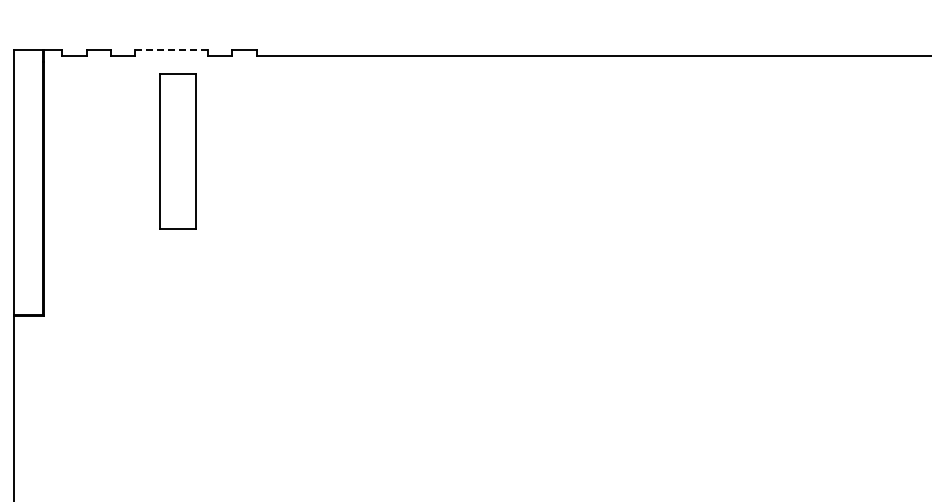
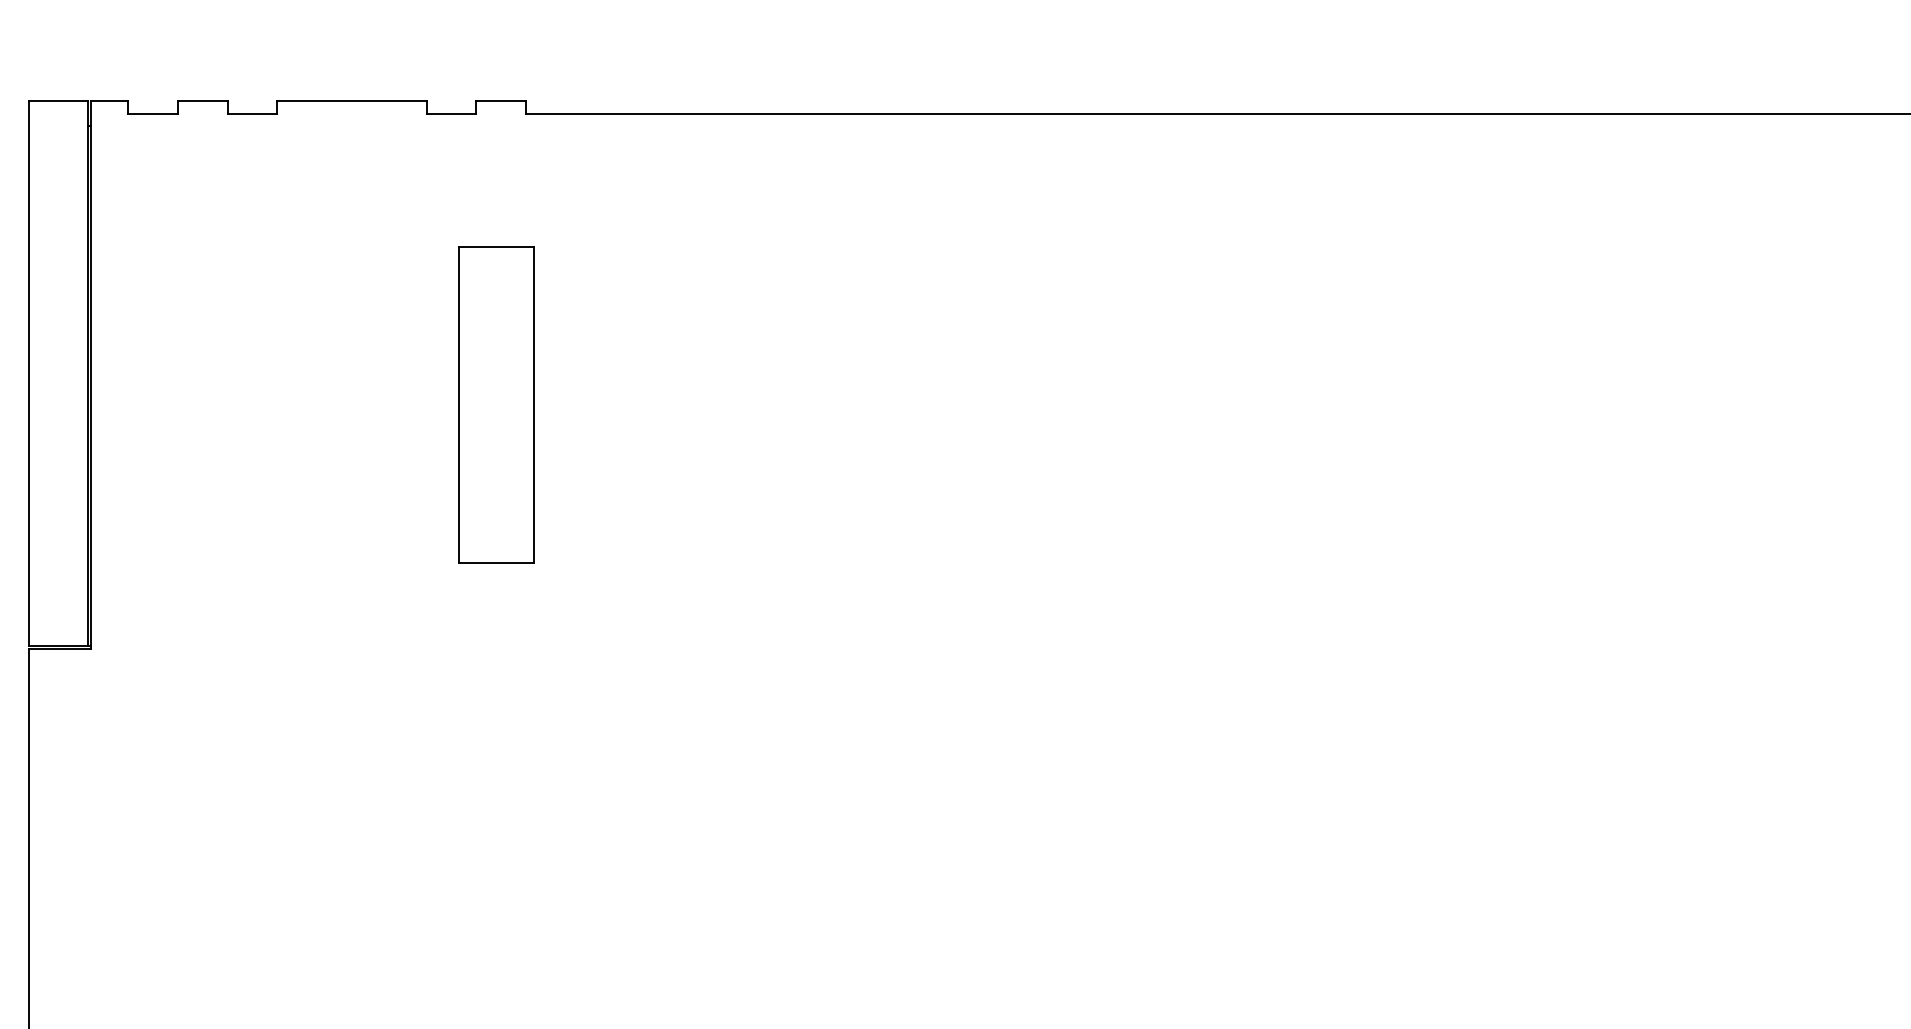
line: (171, 49) -> (351, 101), dashed -> solid
part: (177, 151) -> (495, 404), moved

